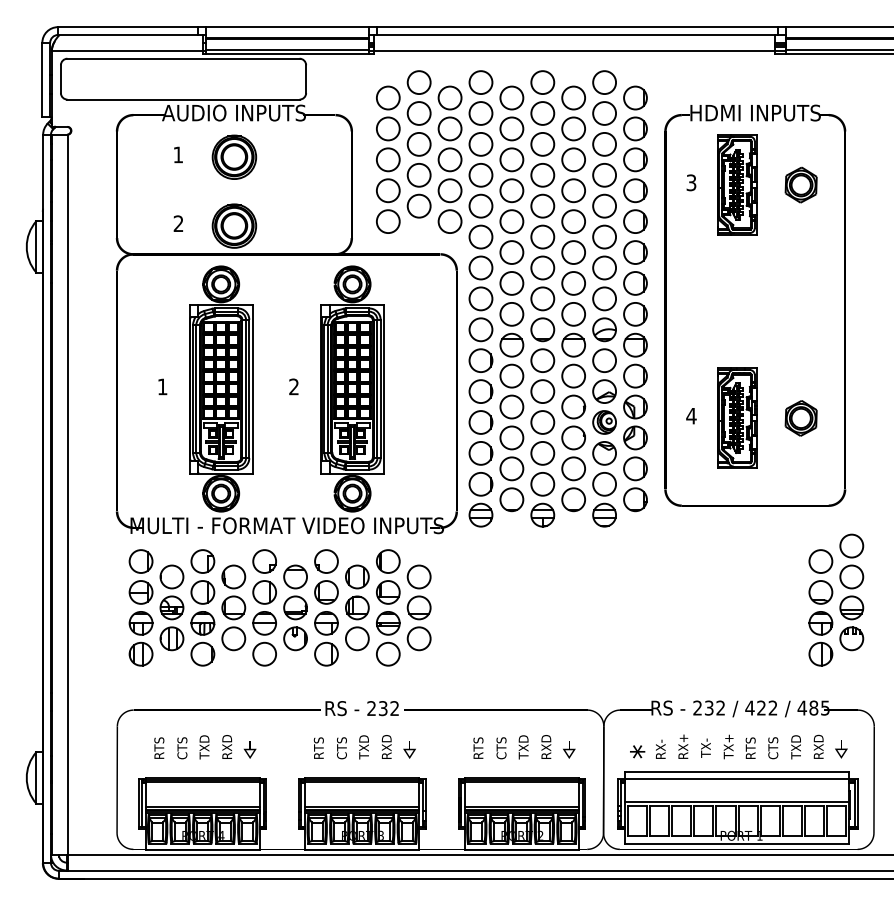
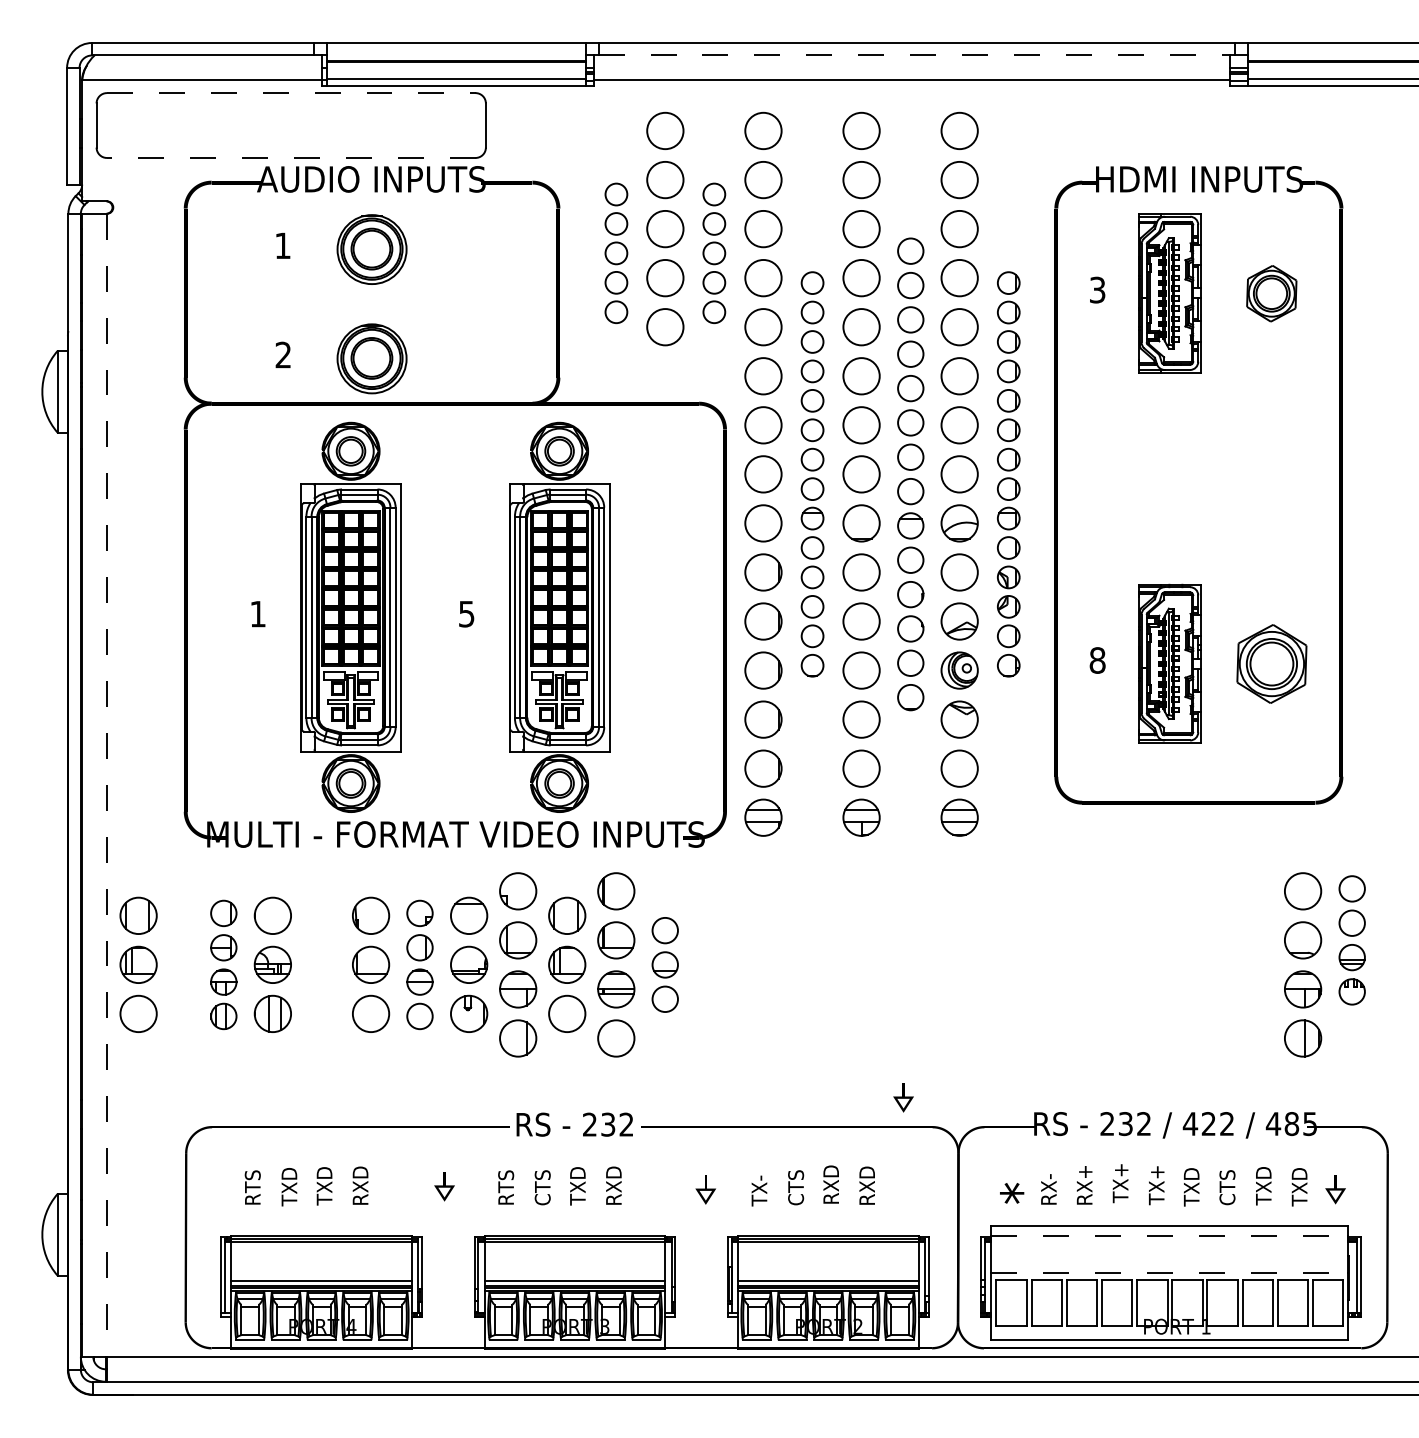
line: (578, 35) -> (918, 56), solid -> dashed
line: (184, 58) -> (292, 92), solid -> dashed
line: (183, 99) -> (291, 157), solid -> dashed
part: (388, 159) -> (616, 253), size x0.6
part: (449, 159) -> (713, 253), size x0.6
part: (511, 298) -> (811, 473), size x0.6
part: (573, 298) -> (910, 473), size x0.7
part: (635, 298) -> (1008, 473), size x0.6
text: (293, 386) -> (465, 613), 2 -> 5
text: (691, 415) -> (1097, 659), 4 -> 8
part: (800, 418) -> (1270, 664), size x1.4
line: (67, 495) -> (107, 786), solid -> dashed
part: (851, 592) -> (1351, 940), size x0.7
part: (87, 607) -> (138, 964), added
part: (140, 607) -> (222, 964), size x0.7
part: (202, 607) -> (321, 964), removed
part: (264, 607) -> (419, 964), size x0.7
part: (418, 607) -> (664, 964), size x0.7
text: (706, 737) -> (1121, 1170), TX- -> TX+
text: (523, 746) -> (830, 1184), TXD -> RXD
text: (182, 747) -> (289, 1186), CTS -> TXD
text: (750, 747) -> (1191, 1186), RTS -> TXD
text: (818, 747) -> (1299, 1186), RXD -> TXD
text: (478, 748) -> (759, 1188), RTS -> TX-
part: (249, 749) -> (443, 1186), moved
part: (409, 749) -> (705, 1189), moved
part: (569, 749) -> (903, 1097), moved
line: (737, 778) -> (1170, 1235), solid -> dashed
line: (737, 801) -> (1170, 1272), solid -> dashed

